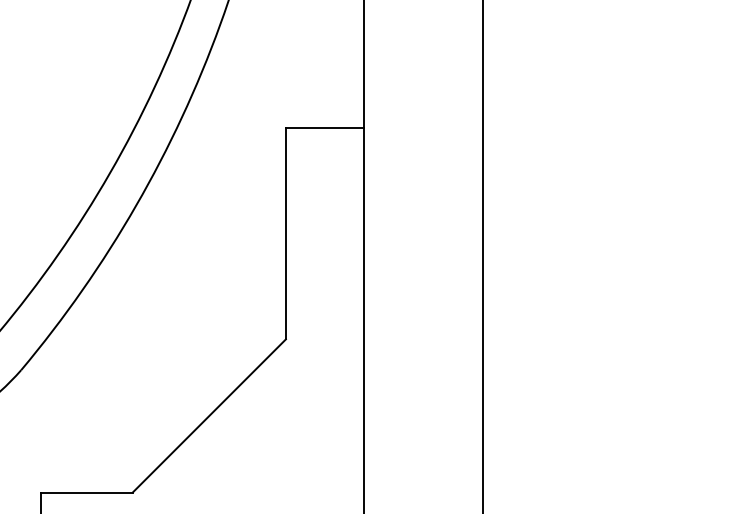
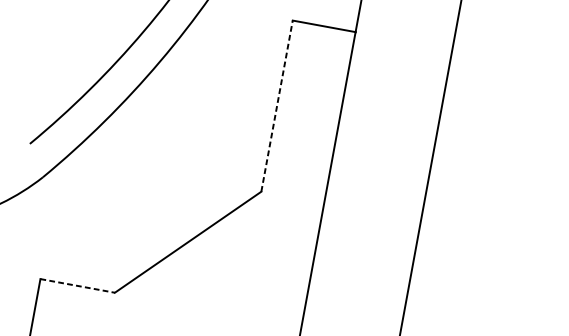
line: (285, 233) -> (276, 106), solid -> dashed
line: (87, 492) -> (78, 286), solid -> dashed

